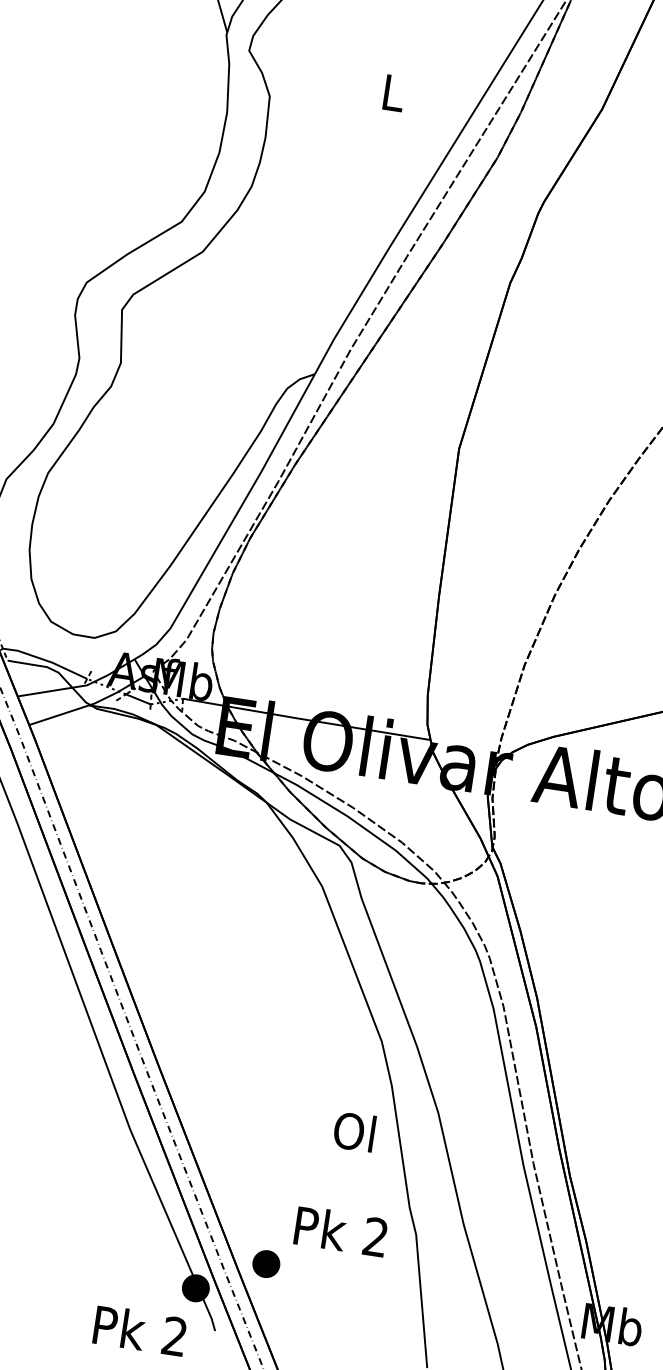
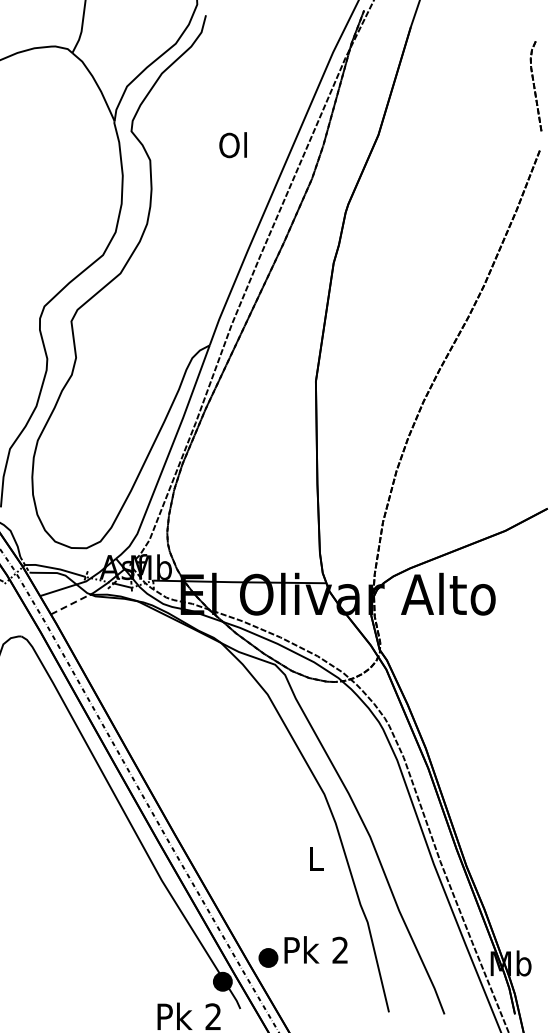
text: (390, 92) -> (232, 145), L -> Ol
line: (59, 715) -> (70, 604), solid -> dashed
text: (353, 1131) -> (314, 858), Ol -> L
text: (340, 1230) -> (315, 949), moved

